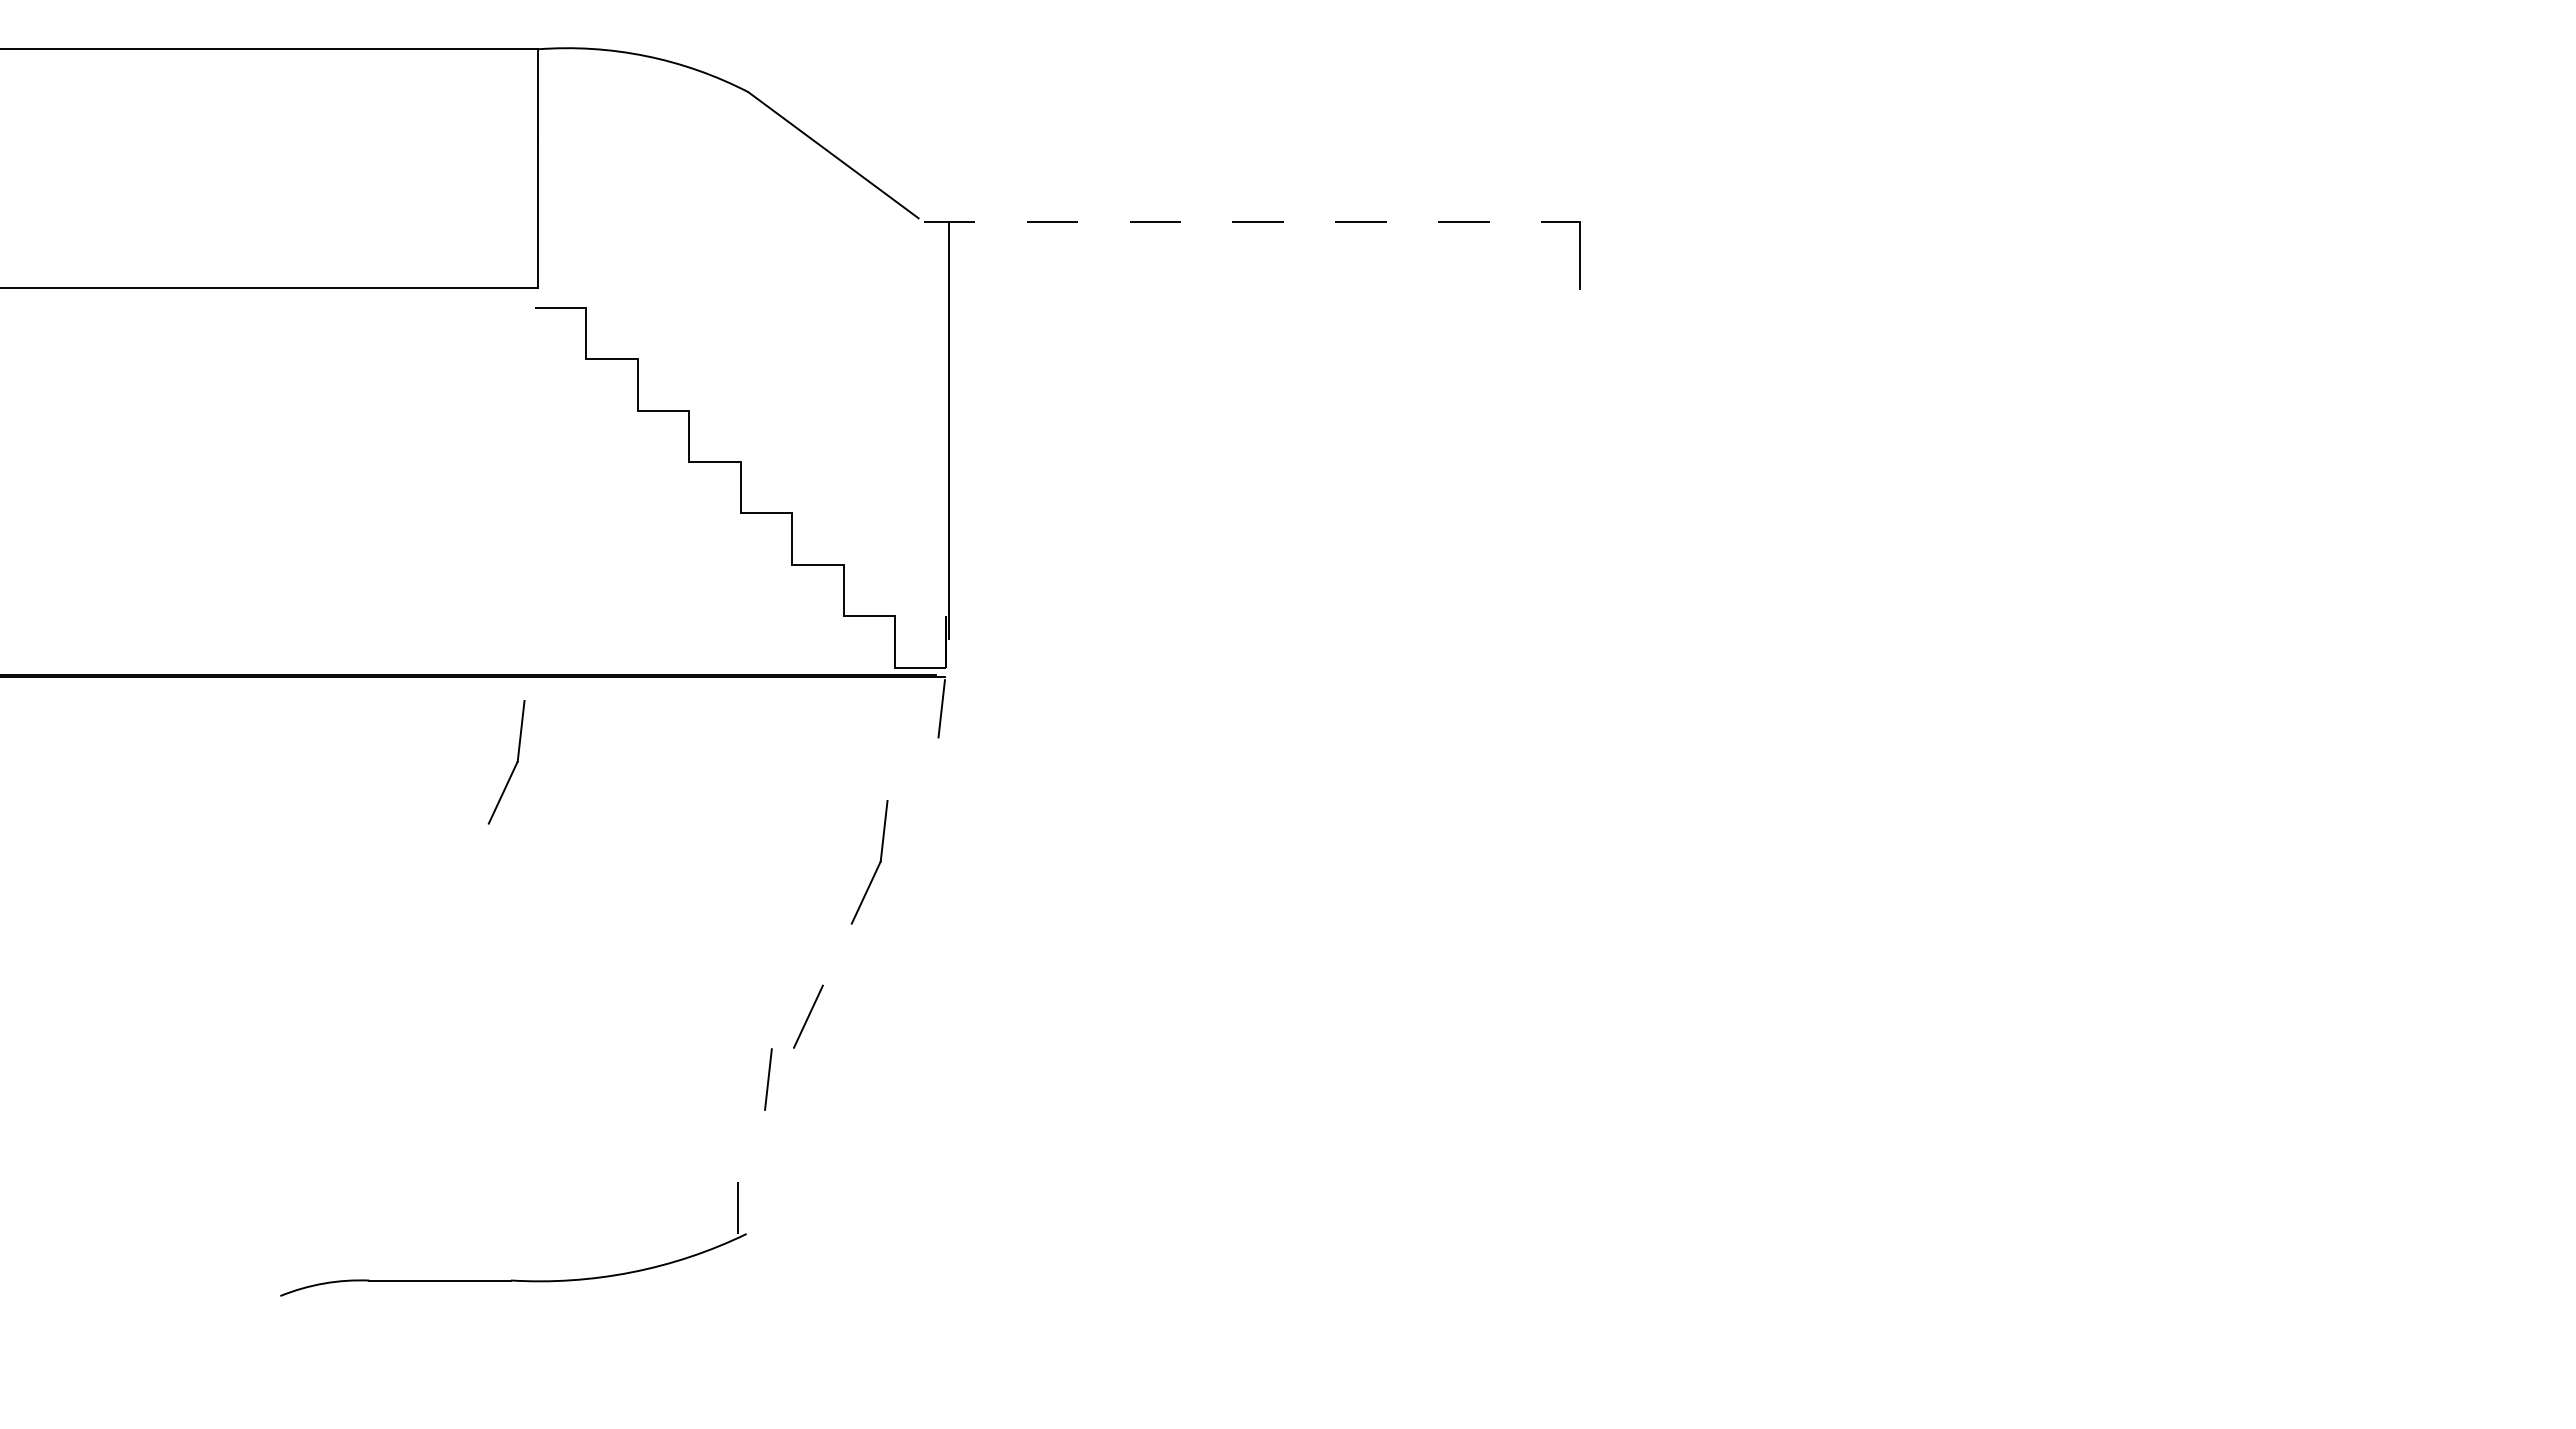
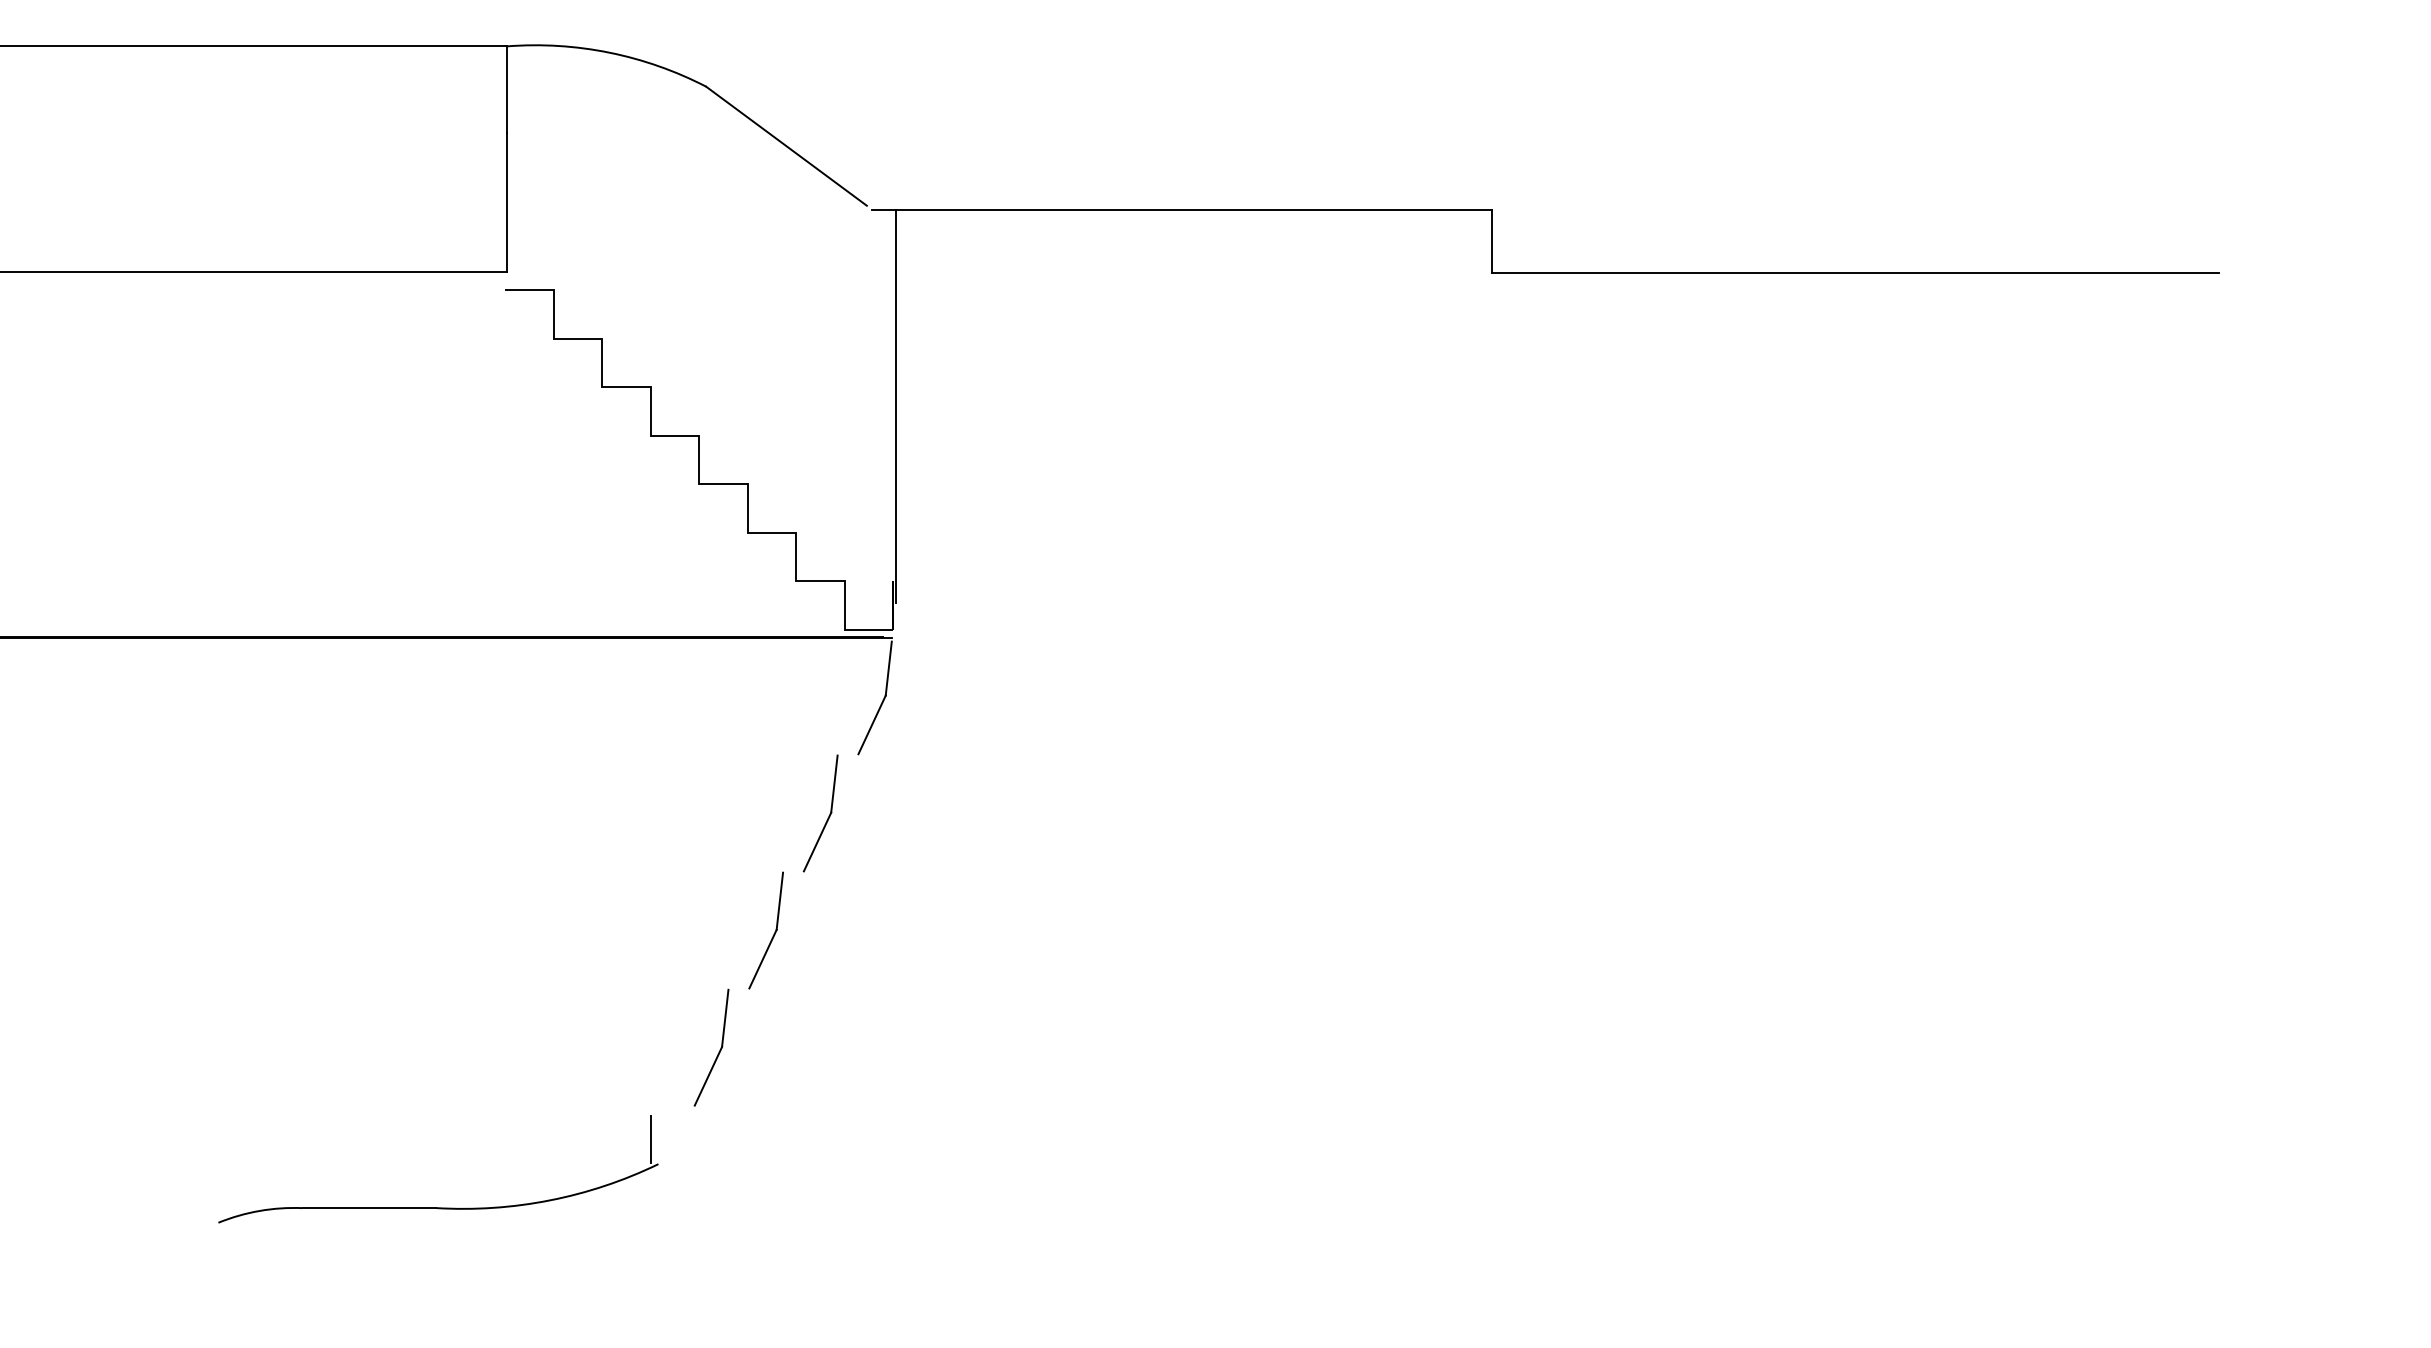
line: (1252, 222) -> (1182, 209), dashed -> solid
line: (1965, 289) -> (1854, 272), added
part: (514, 765) -> (485, 722), removed
line: (923, 768) -> (871, 724), added
line: (825, 955) -> (779, 901), added
line: (750, 1140) -> (708, 1075), added
part: (513, 1279) -> (438, 1207), moved

